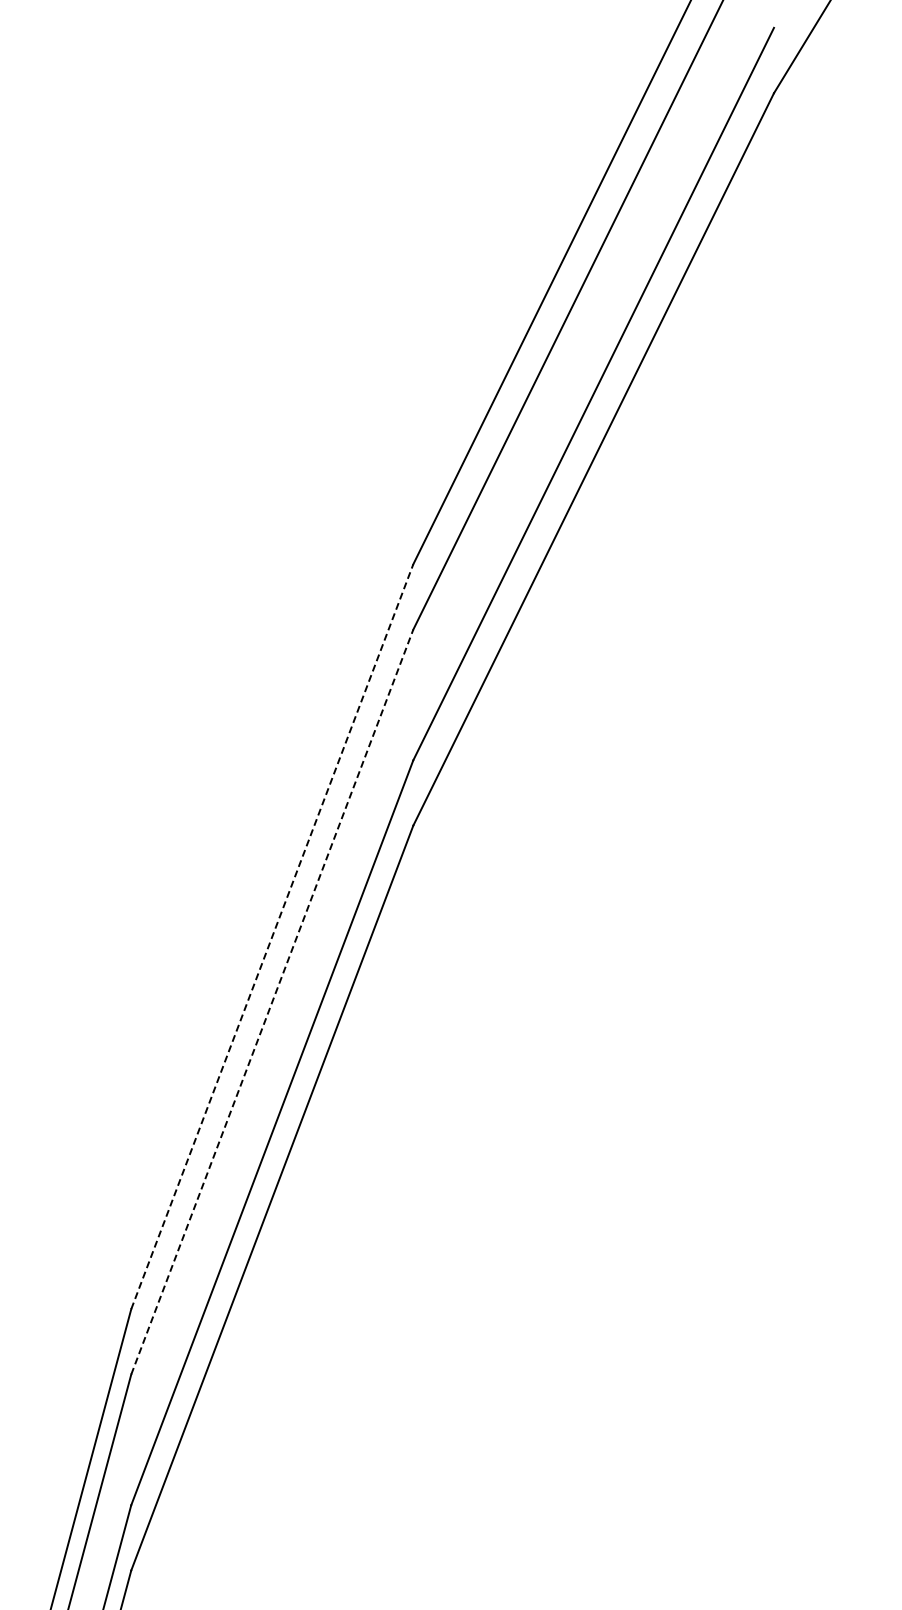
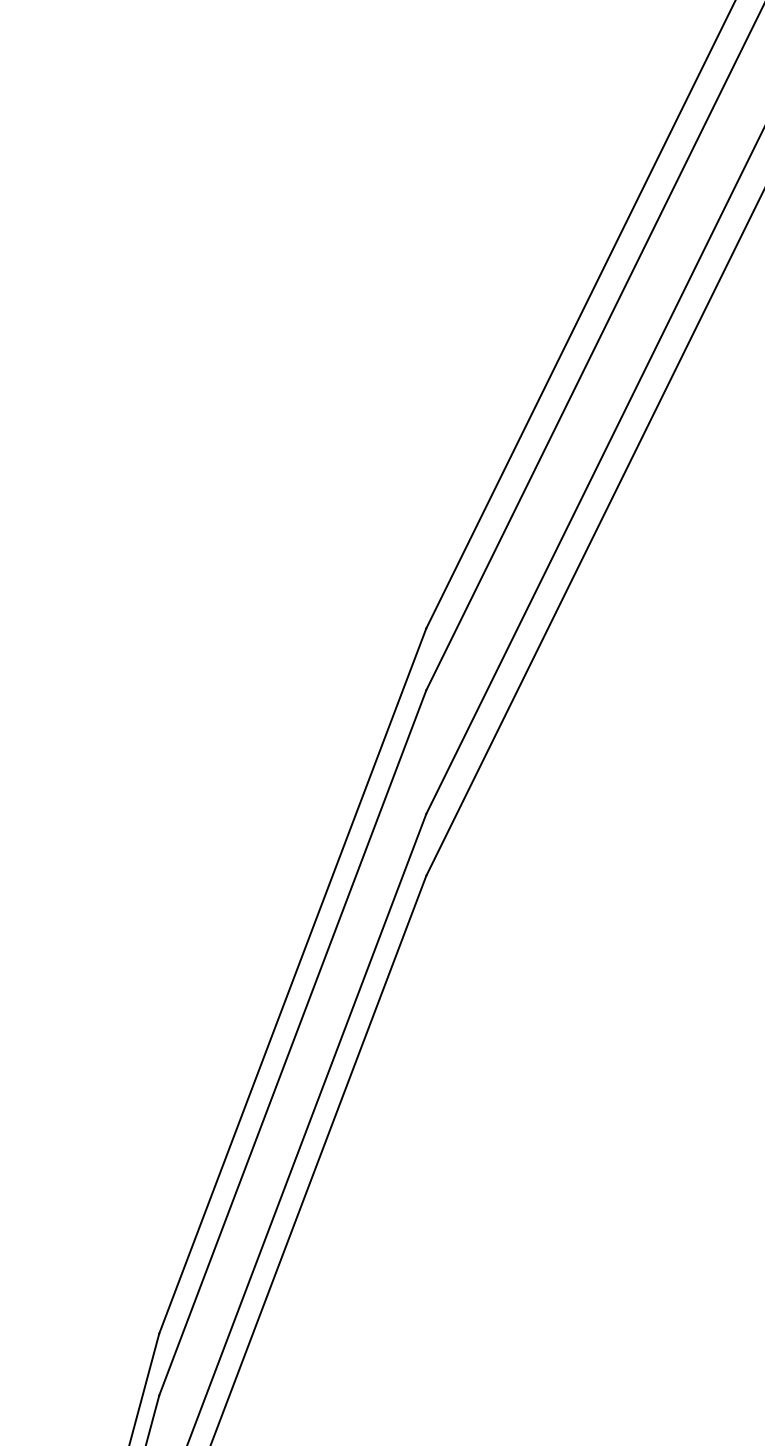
line: (272, 936) -> (292, 980), dashed -> solid
line: (272, 1001) -> (292, 1042), dashed -> solid

